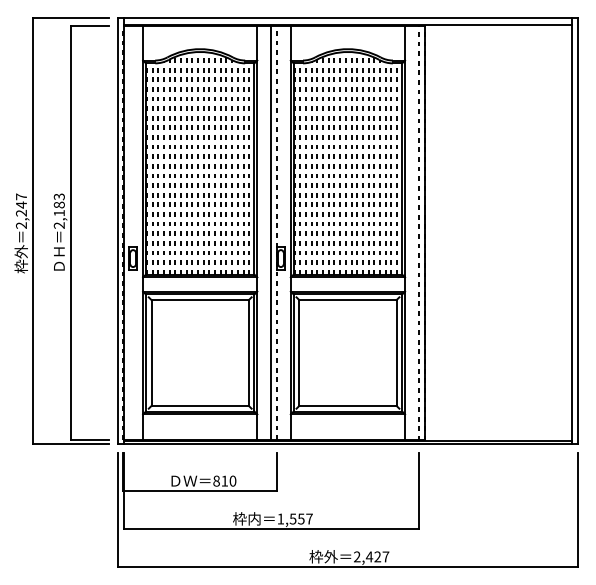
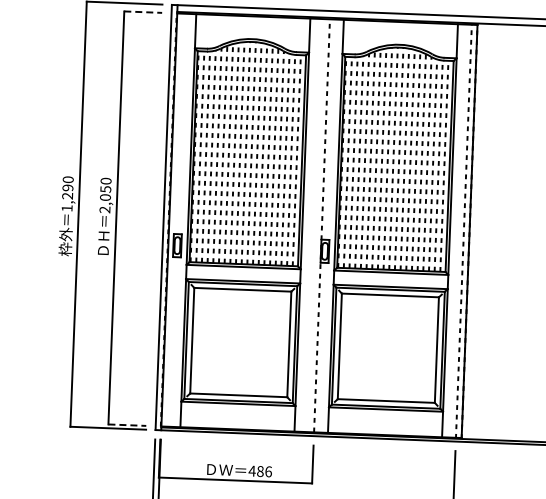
line: (89, 26) -> (142, 12), solid -> dashed
text: (58, 204) -> (104, 188), 2,183 -> 2,050
text: (21, 210) -> (67, 193), 2,247 -> 1,290
line: (271, 232) -> (316, 224), removed
line: (89, 439) -> (126, 424), solid -> dashed
text: (224, 480) -> (260, 470), 810 -> 486

